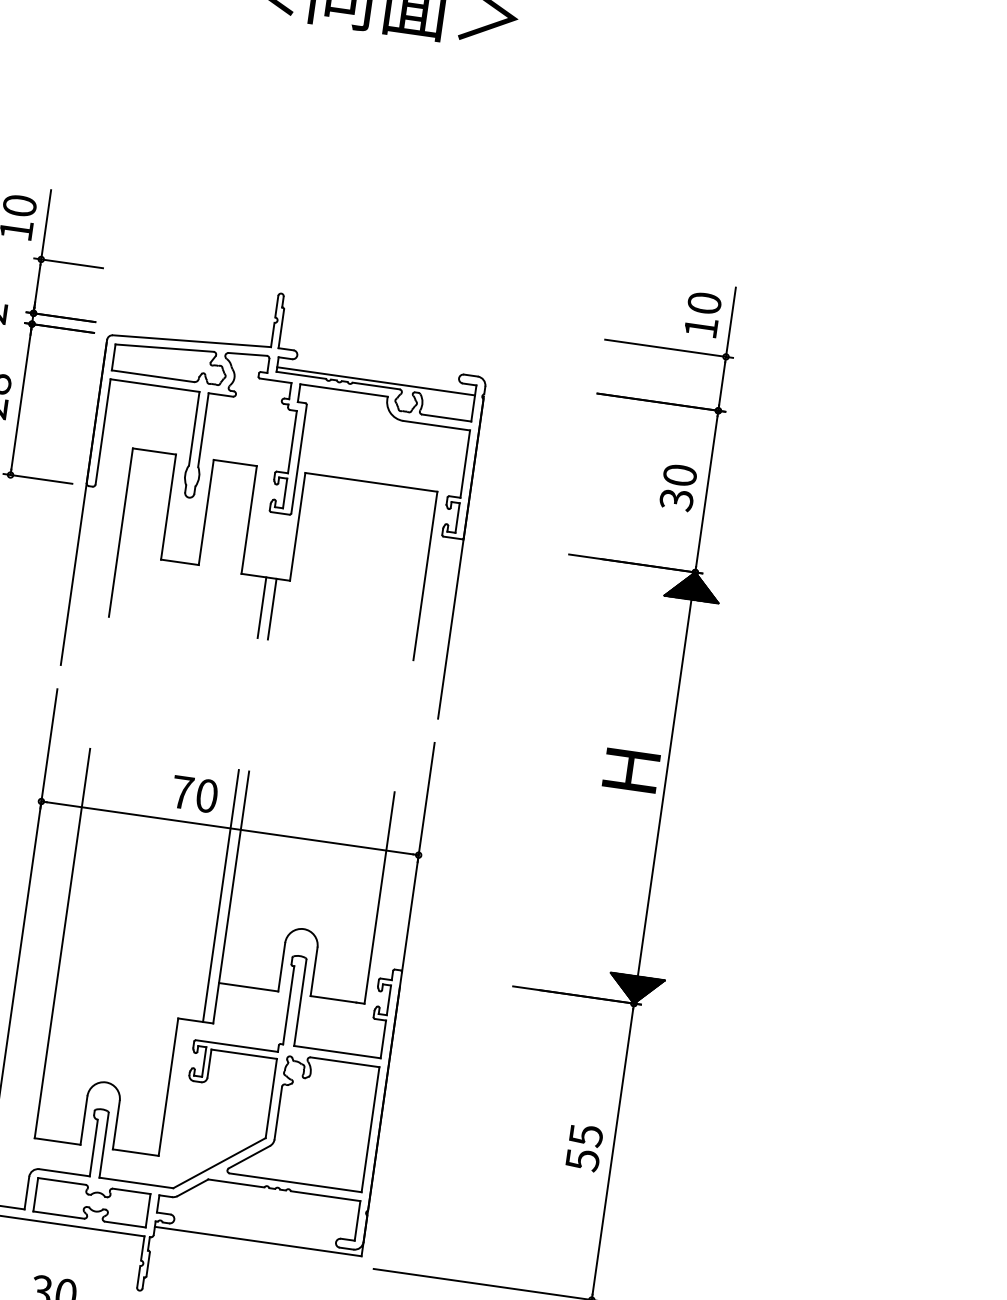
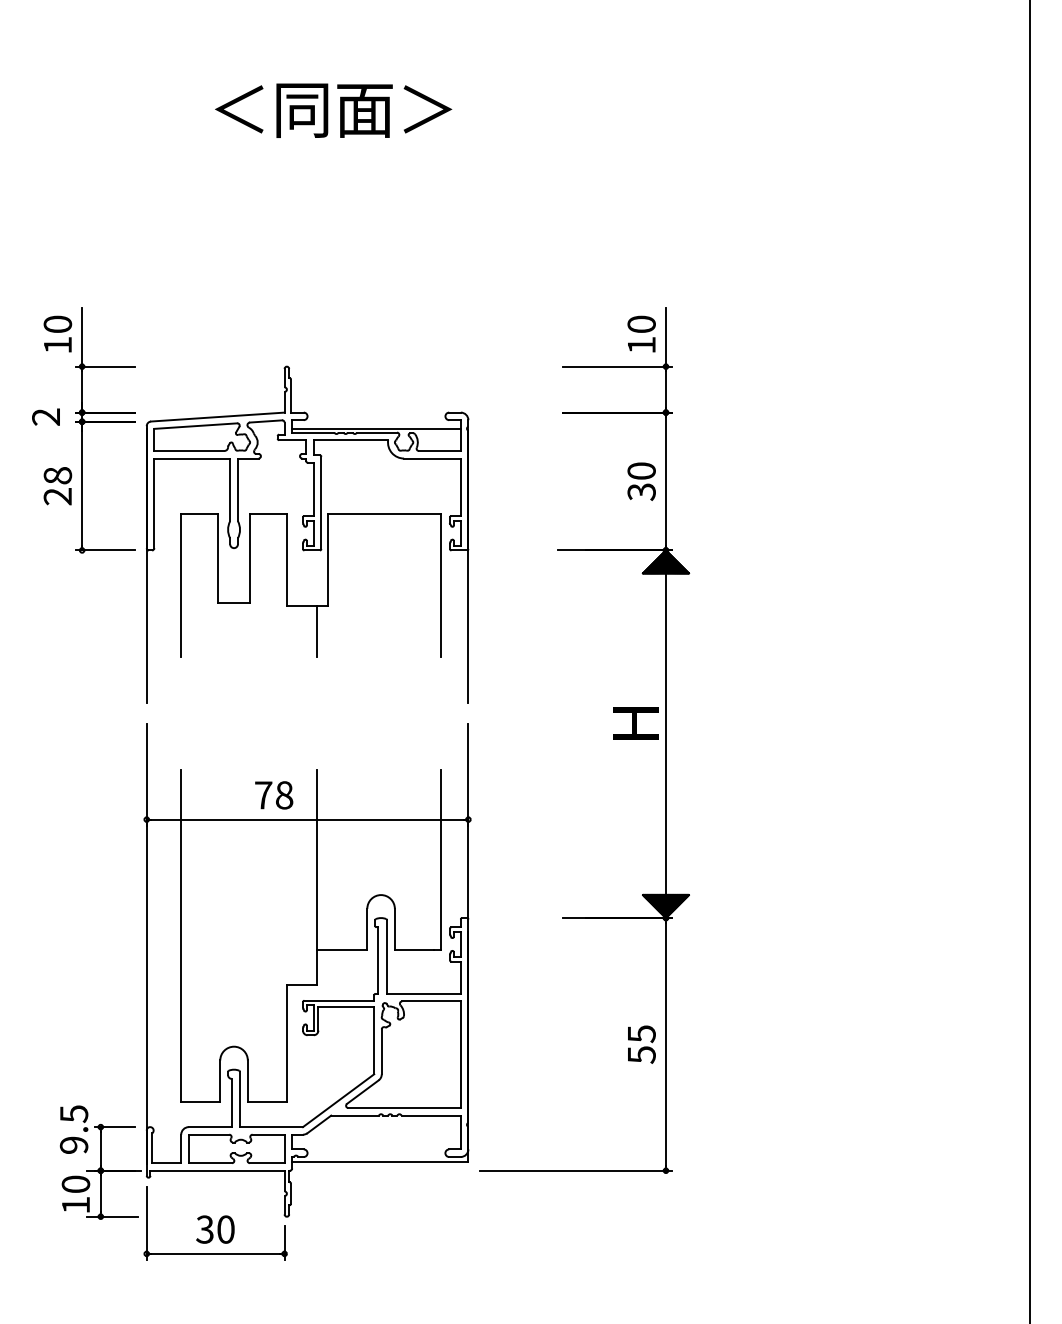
line: (262, 607) -> (308, 631), removed
text: (207, 796) -> (284, 795), 70 -> 78
line: (221, 895) -> (308, 876), removed

